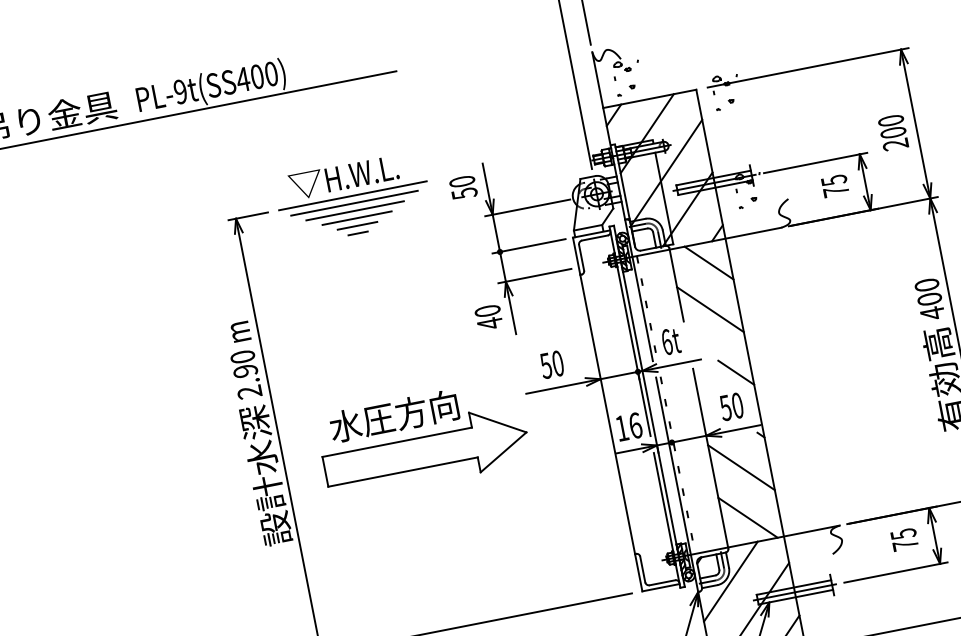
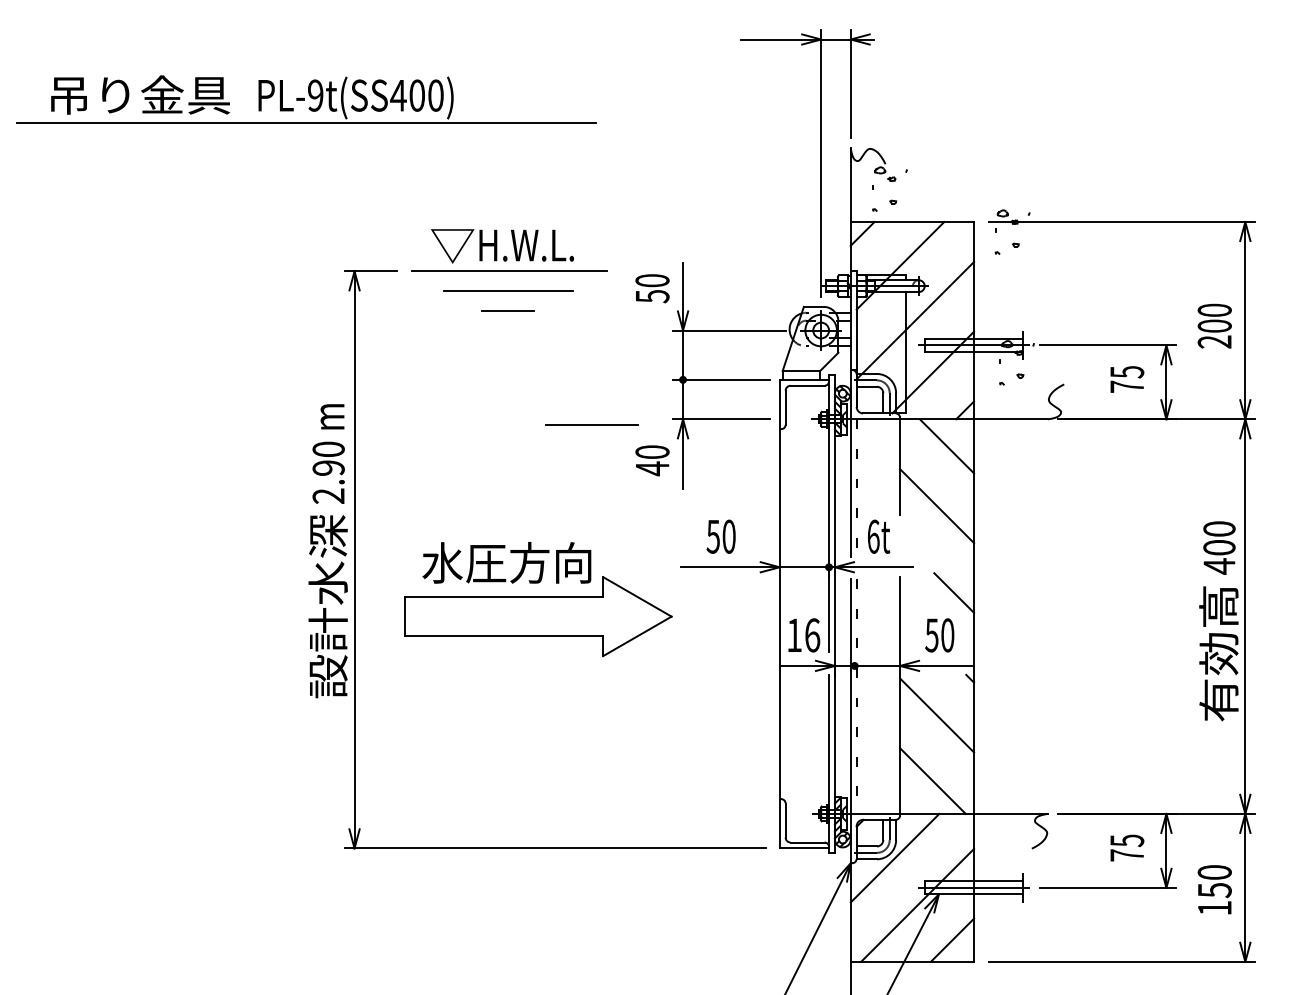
line: (354, 202) -> (509, 280), removed
line: (356, 217) -> (591, 424), moved
line: (357, 233) -> (506, 320), removed

